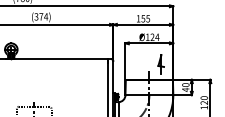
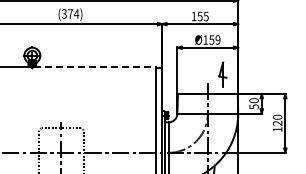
text: (154, 36) -> (214, 39), Ø124 -> Ø159
line: (60, 58) -> (94, 67), solid -> dashed
text: (185, 89) -> (253, 106), 40 -> 50

